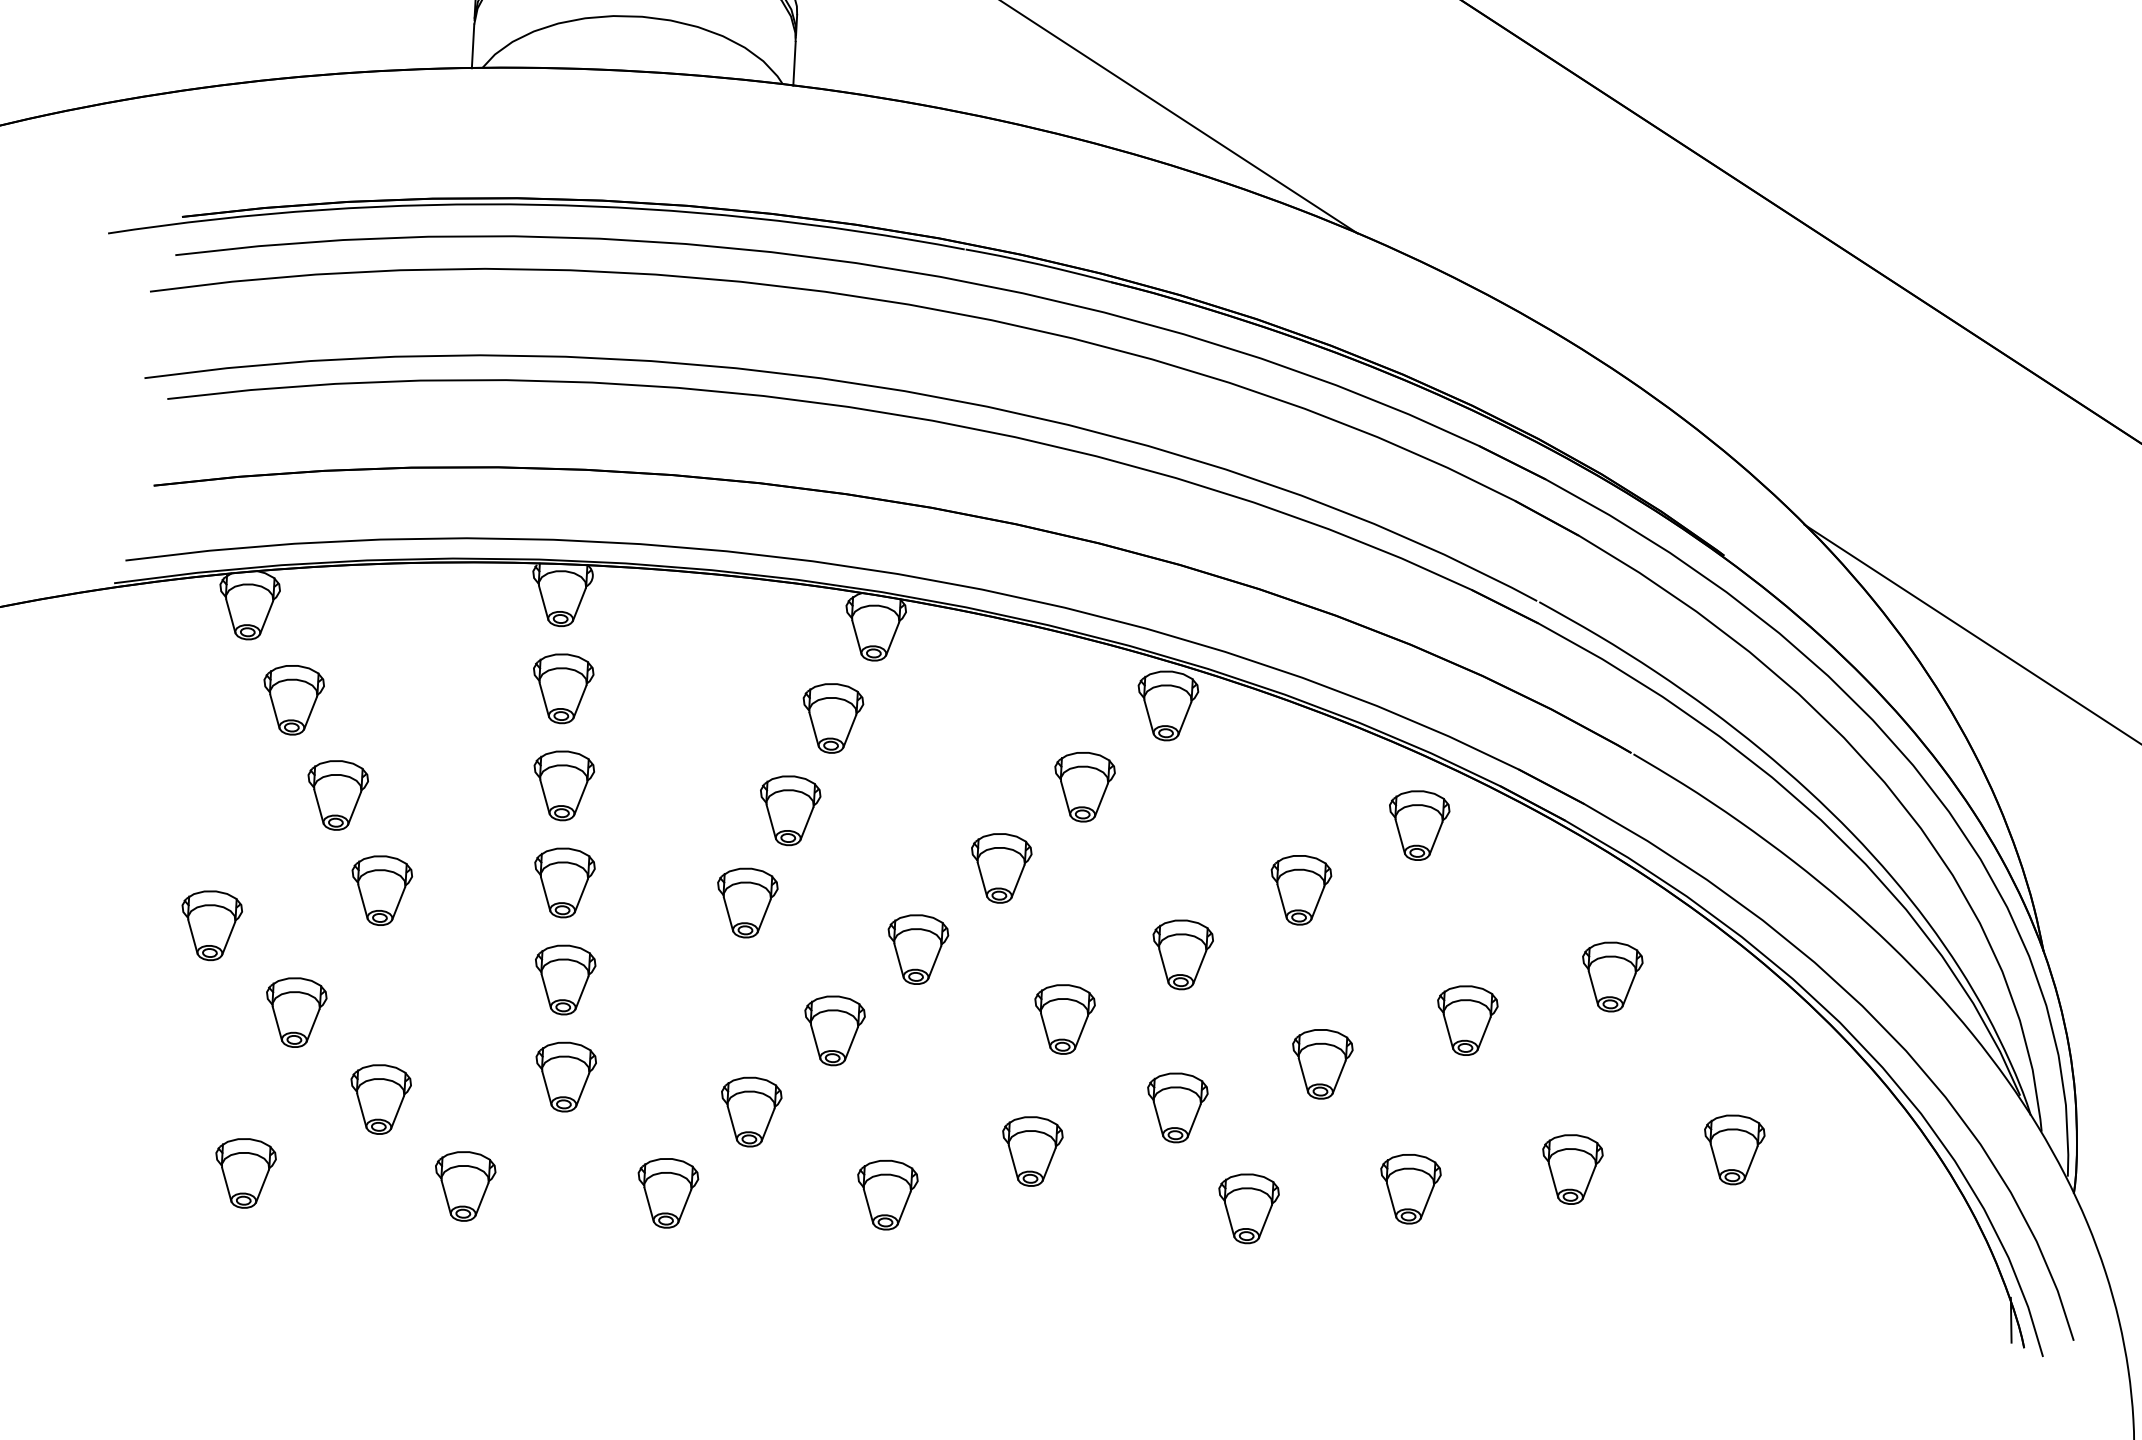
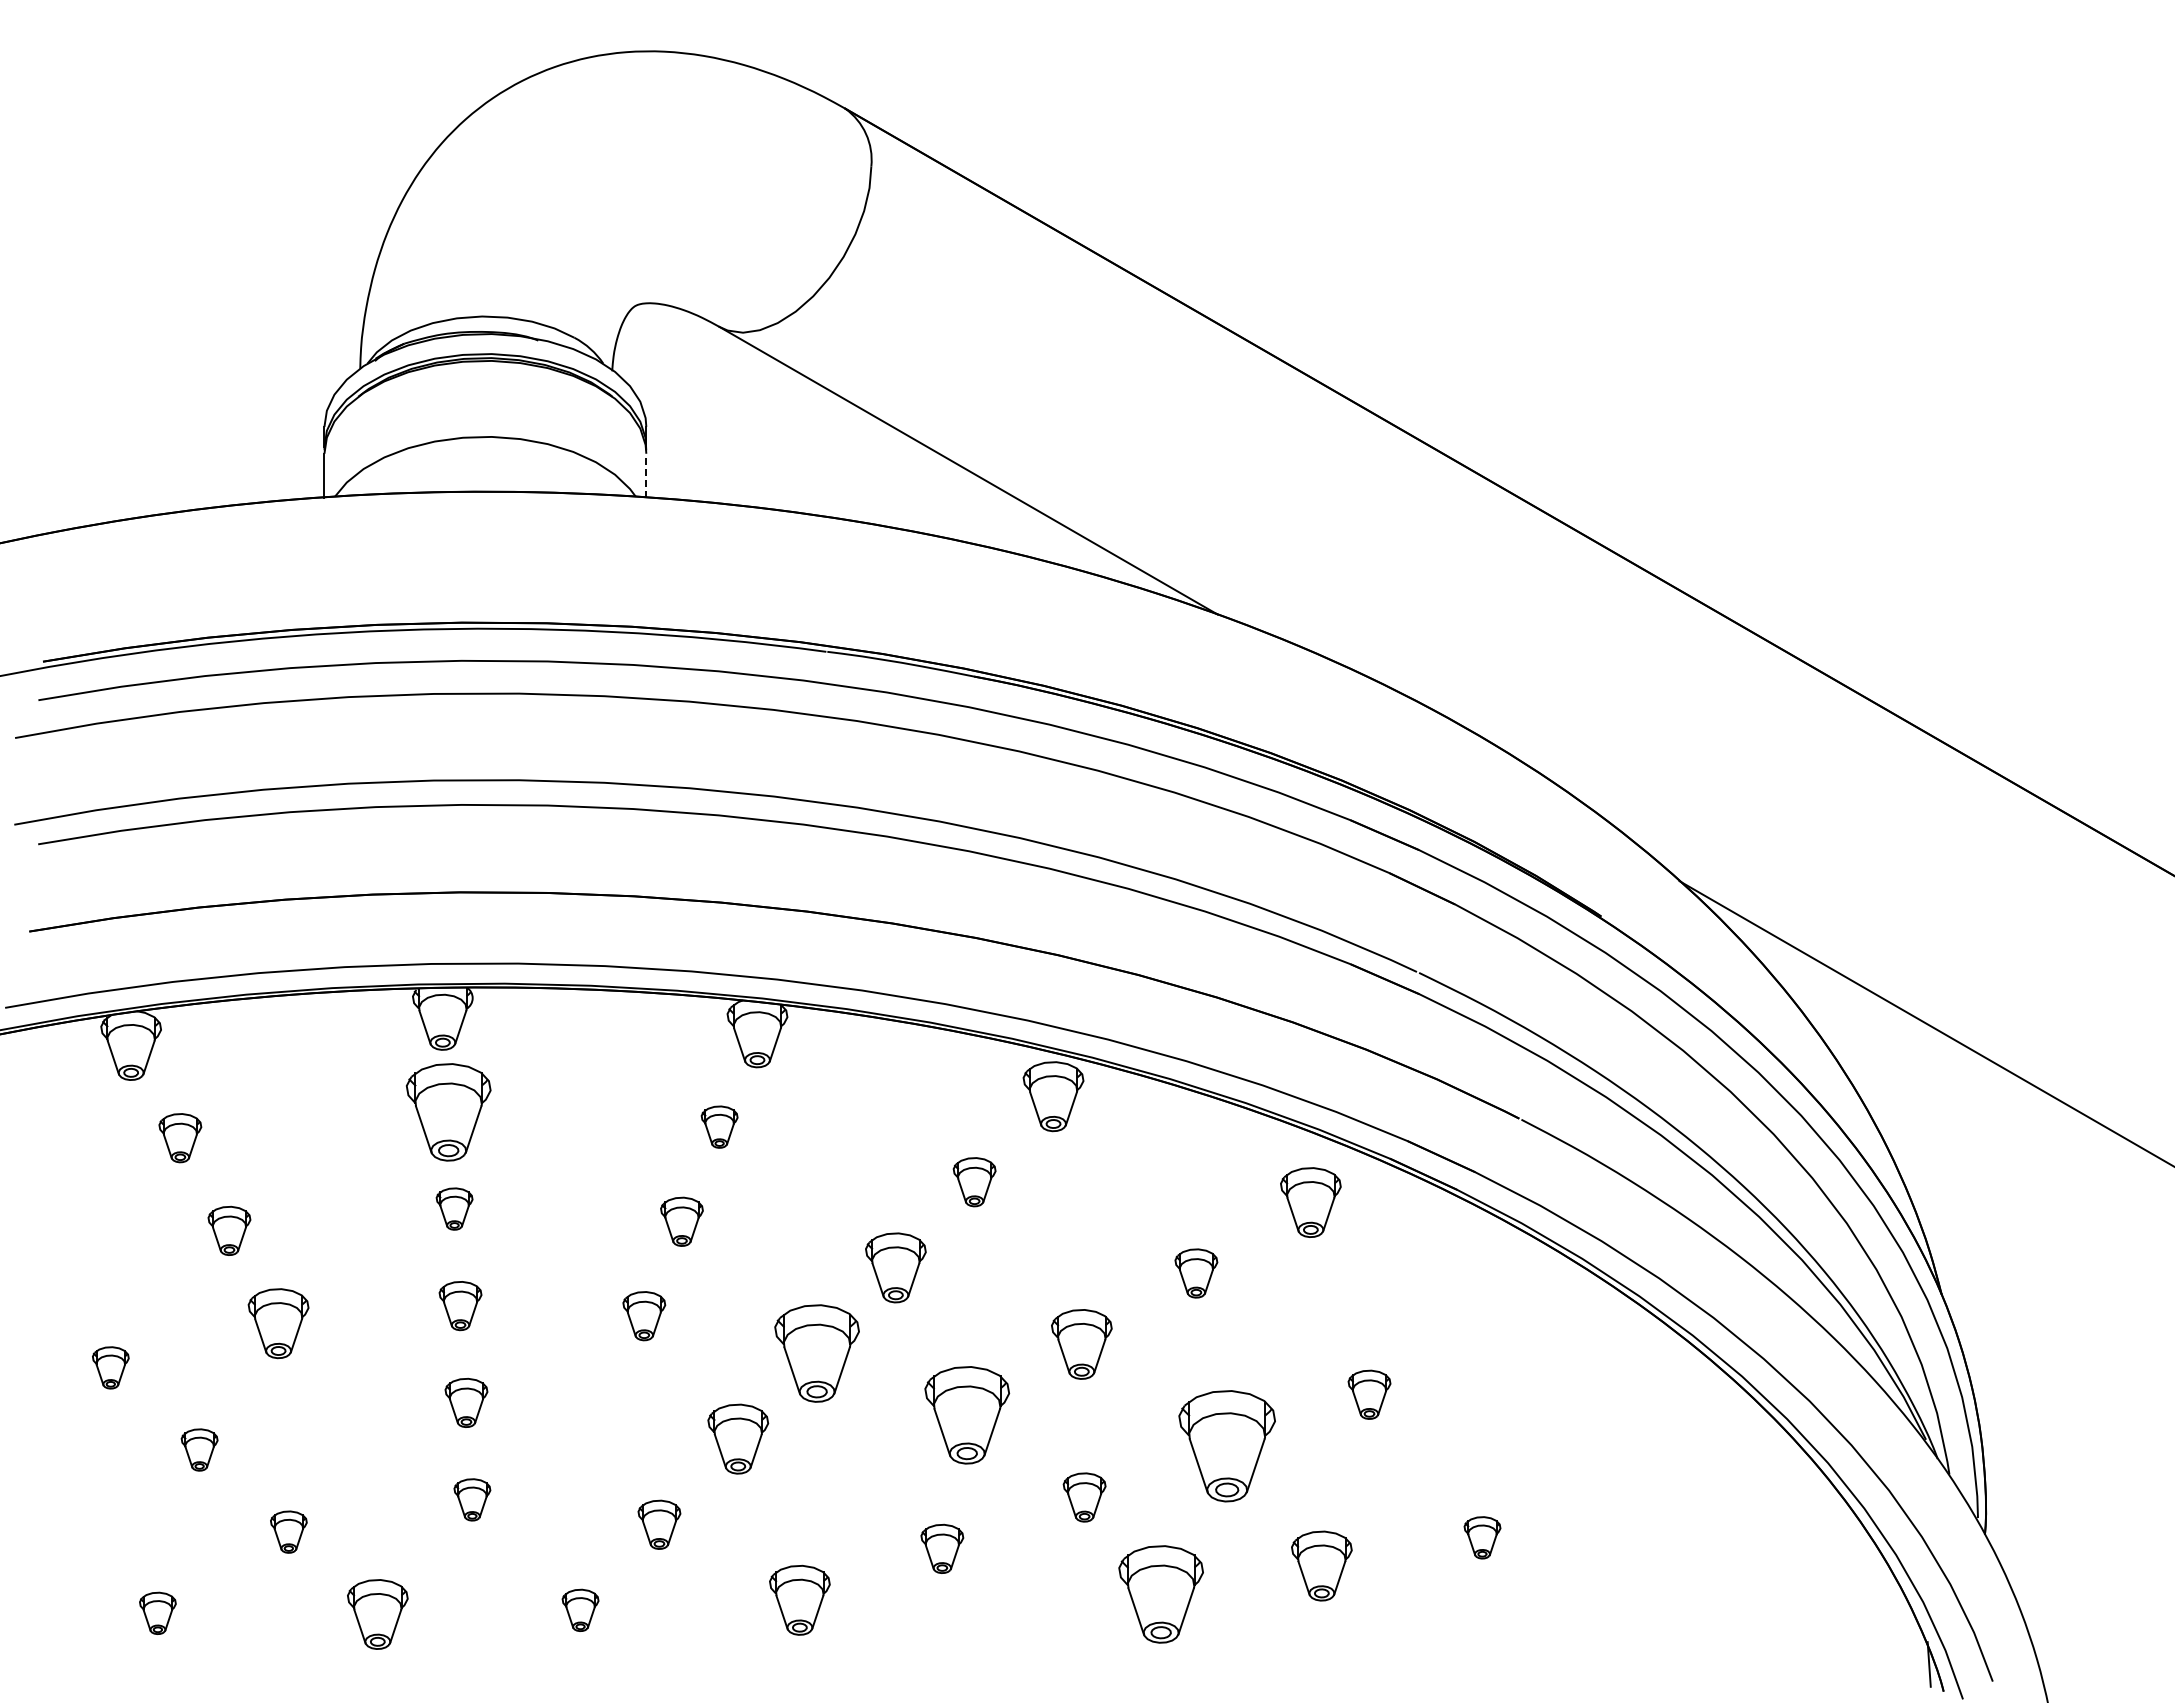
line: (794, 63) -> (646, 475), solid -> dashed
part: (562, 688) -> (448, 1111), size x1.4
part: (293, 699) -> (180, 1137), size x0.7
part: (832, 717) -> (719, 1126), size x0.6
part: (563, 785) -> (454, 1208), size x0.6
part: (1084, 786) -> (974, 1181), size x0.7
part: (337, 795) -> (229, 1230), size x0.7
part: (789, 810) -> (681, 1221), size x0.7
part: (564, 882) -> (460, 1305), size x0.7
part: (1300, 890) -> (1196, 1273), size x0.7
part: (747, 902) -> (644, 1315), size x0.7
part: (211, 925) -> (110, 1367), size x0.6
part: (916, 949) -> (816, 1353), size x1.4
part: (1611, 976) -> (1511, 1342), removed
part: (564, 979) -> (466, 1402), size x0.7
part: (295, 1012) -> (199, 1449), size x0.6
part: (1064, 1019) -> (967, 1415), size x1.4
part: (1466, 1020) -> (1369, 1394), size x0.7
part: (1321, 1063) -> (1226, 1445), size x1.6
part: (565, 1076) -> (472, 1499), size x0.6
part: (380, 1098) -> (288, 1531), size x0.6
part: (1176, 1107) -> (1084, 1497), size x0.7
part: (750, 1111) -> (659, 1524), size x0.7
part: (1733, 1150) -> (1642, 1509), removed
part: (1032, 1151) -> (942, 1548), size x0.7
part: (1572, 1169) -> (1482, 1537), size x0.6
part: (244, 1173) -> (157, 1613), size x0.6
part: (667, 1193) -> (580, 1610), size x0.6
part: (1248, 1208) -> (1161, 1594), size x1.4

